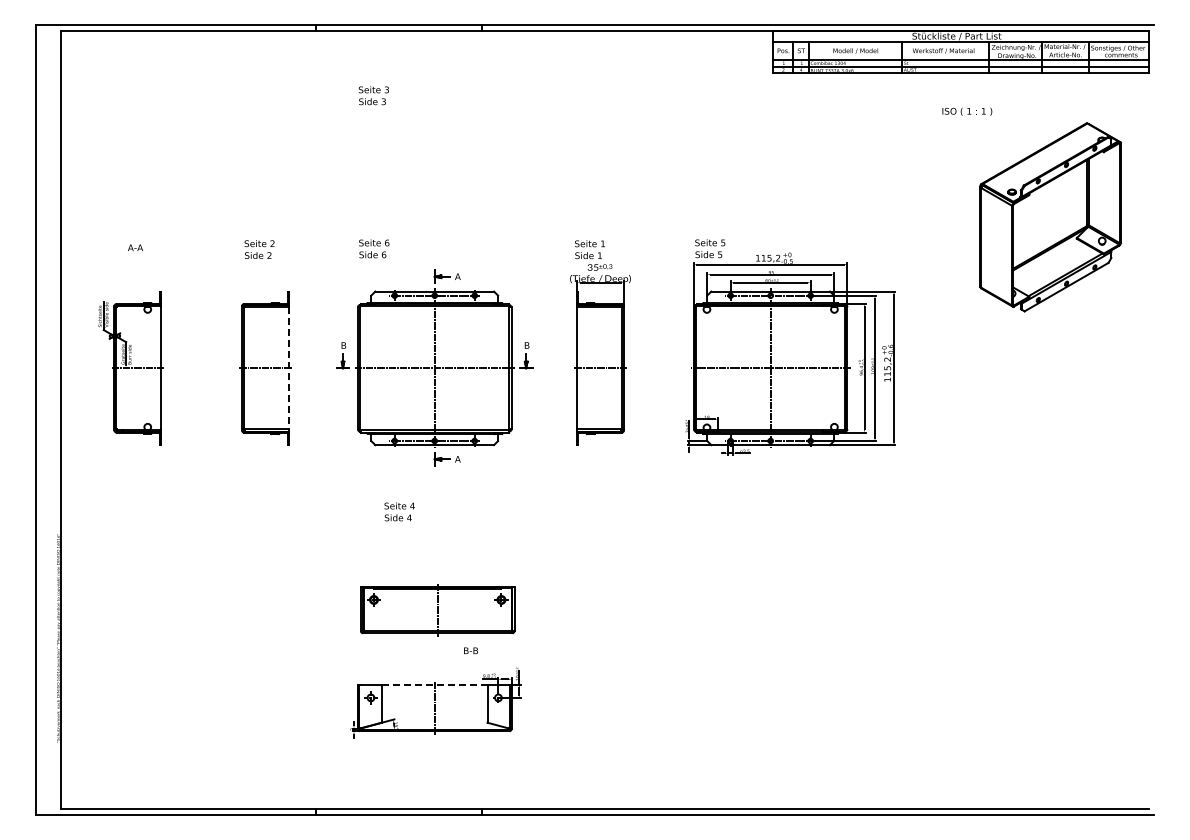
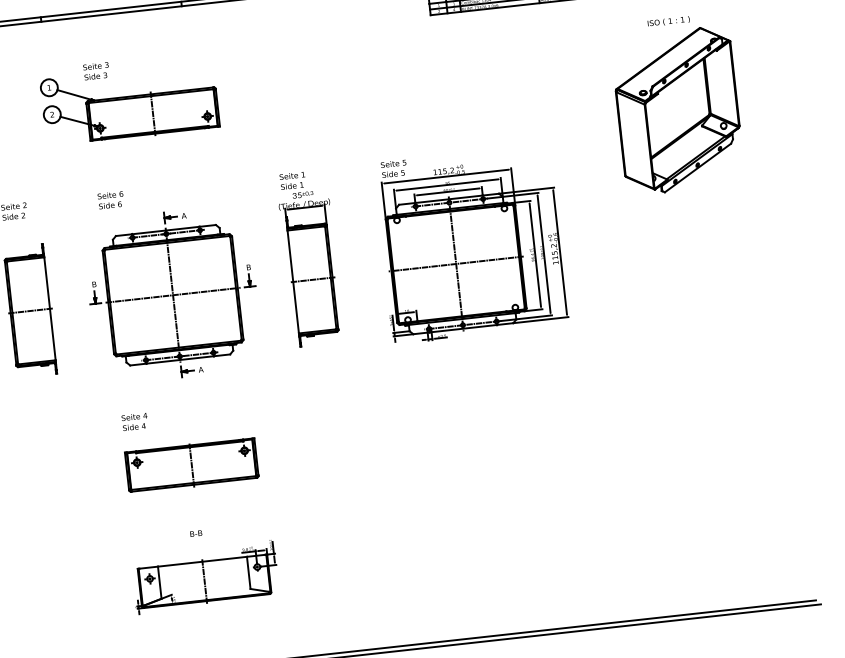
text: (967, 111) -> (668, 21), moved
part: (408, 138) -> (129, 104), added
line: (288, 368) -> (49, 308), dashed -> solid
text: (399, 511) -> (134, 421), moved
part: (437, 610) -> (191, 465), moved
text: (470, 650) -> (195, 533), moved
line: (434, 684) -> (202, 561), dashed -> solid

